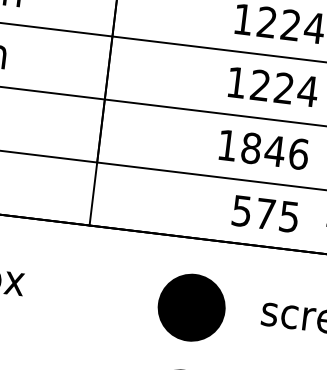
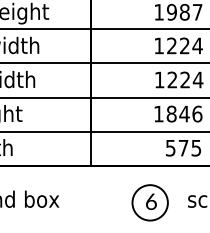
fill: (190, 306) -> (149, 202), removed

